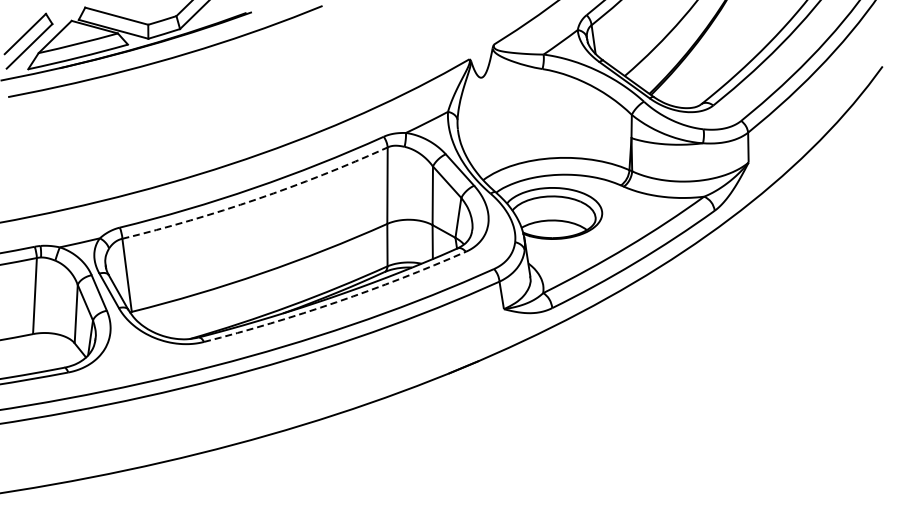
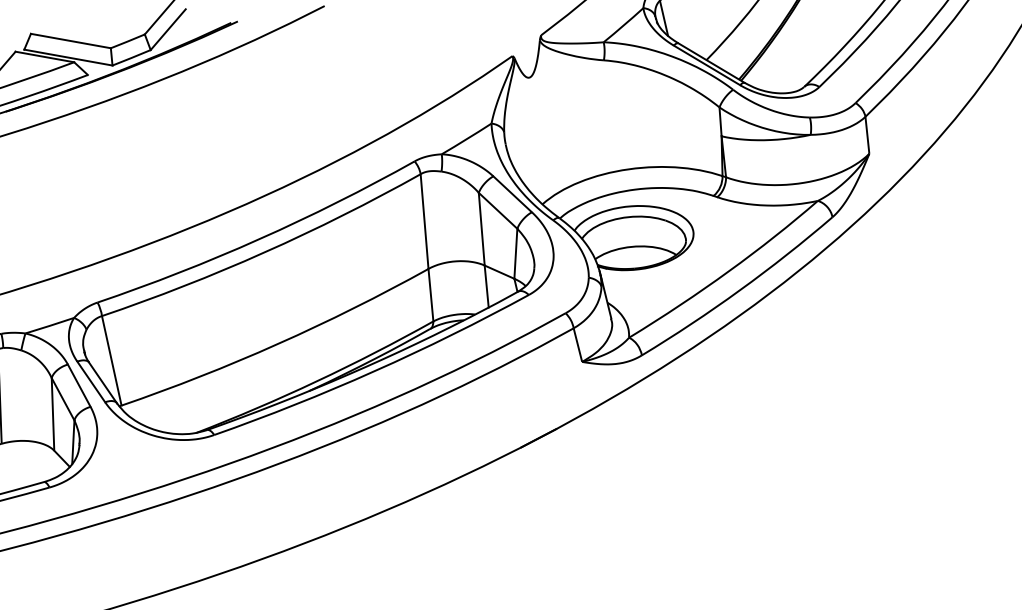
arc: (257, 199) -> (265, 252), dashed -> solid
arc: (336, 302) -> (374, 371), dashed -> solid

